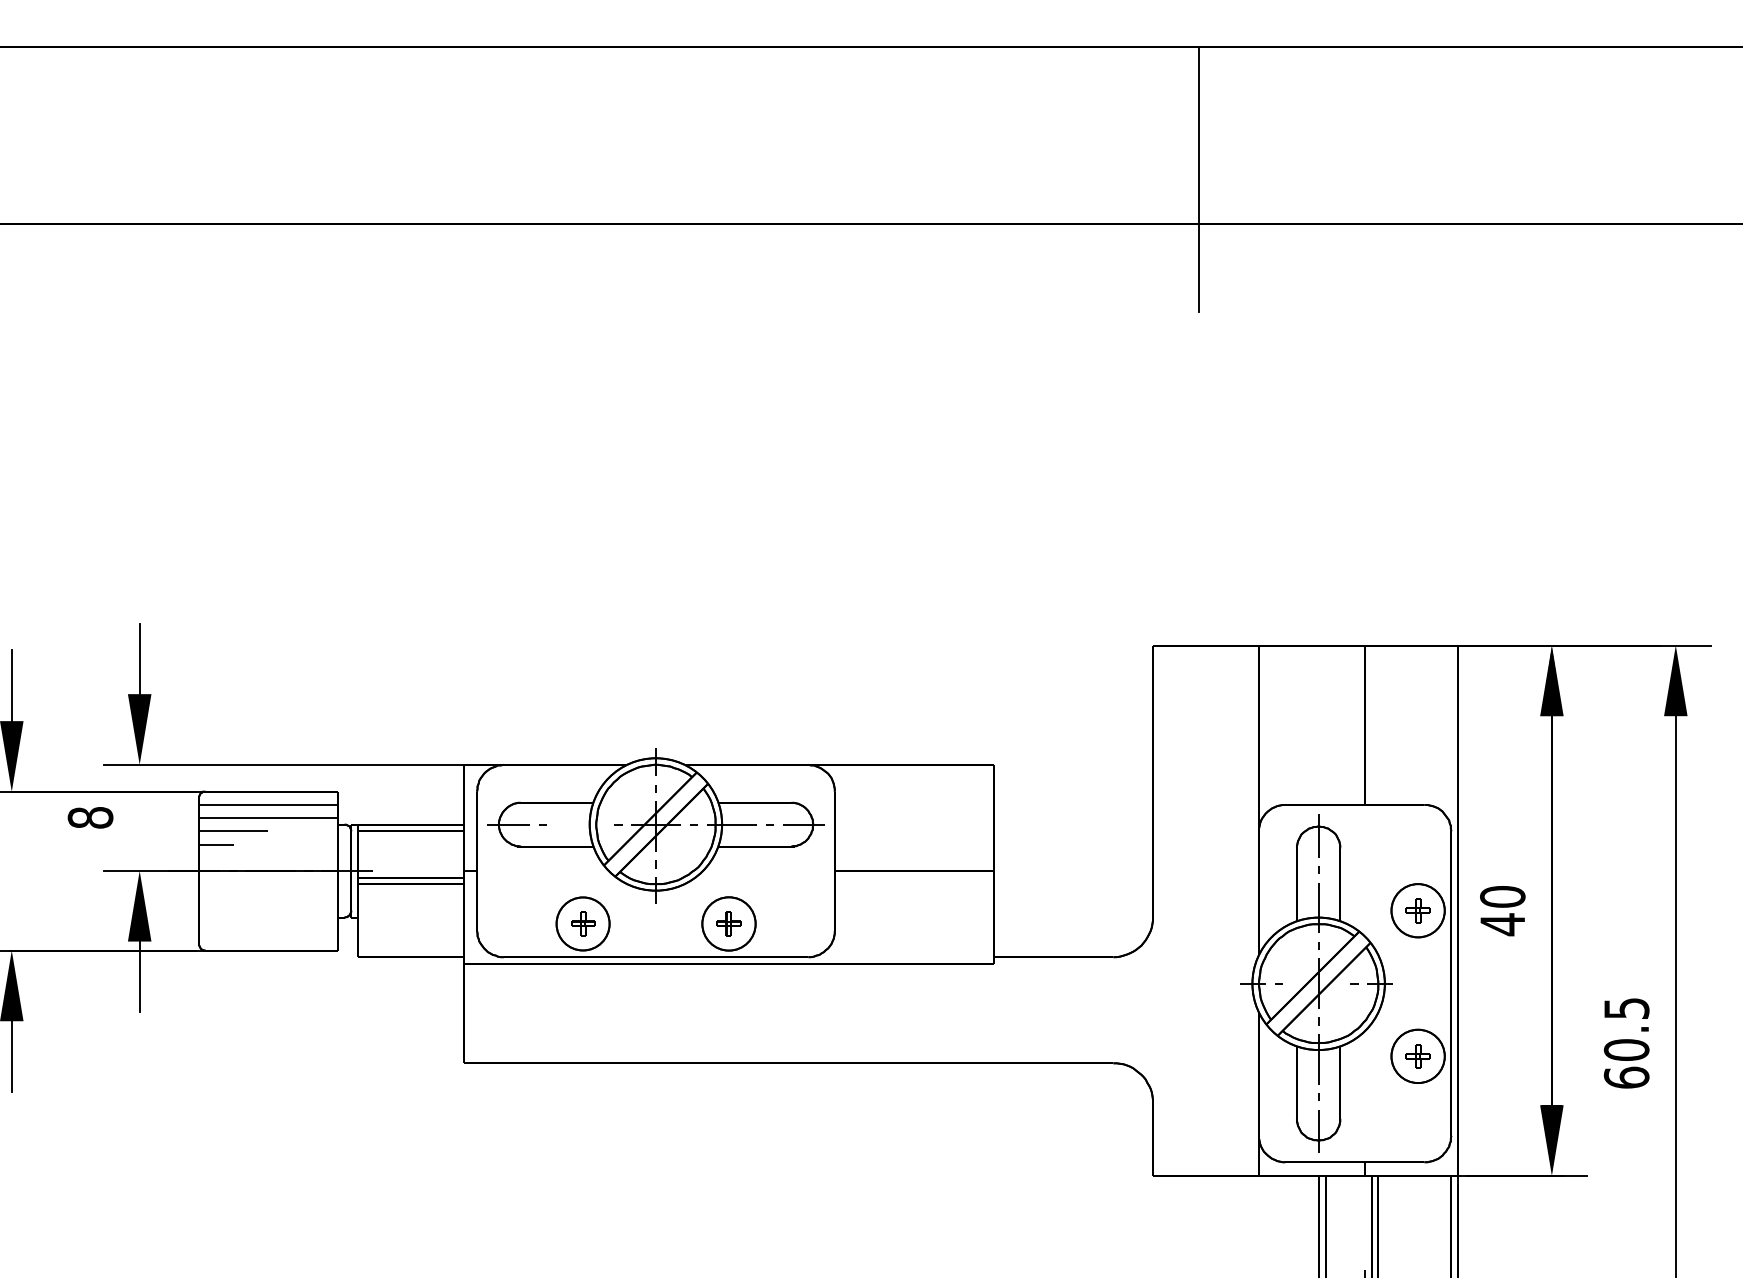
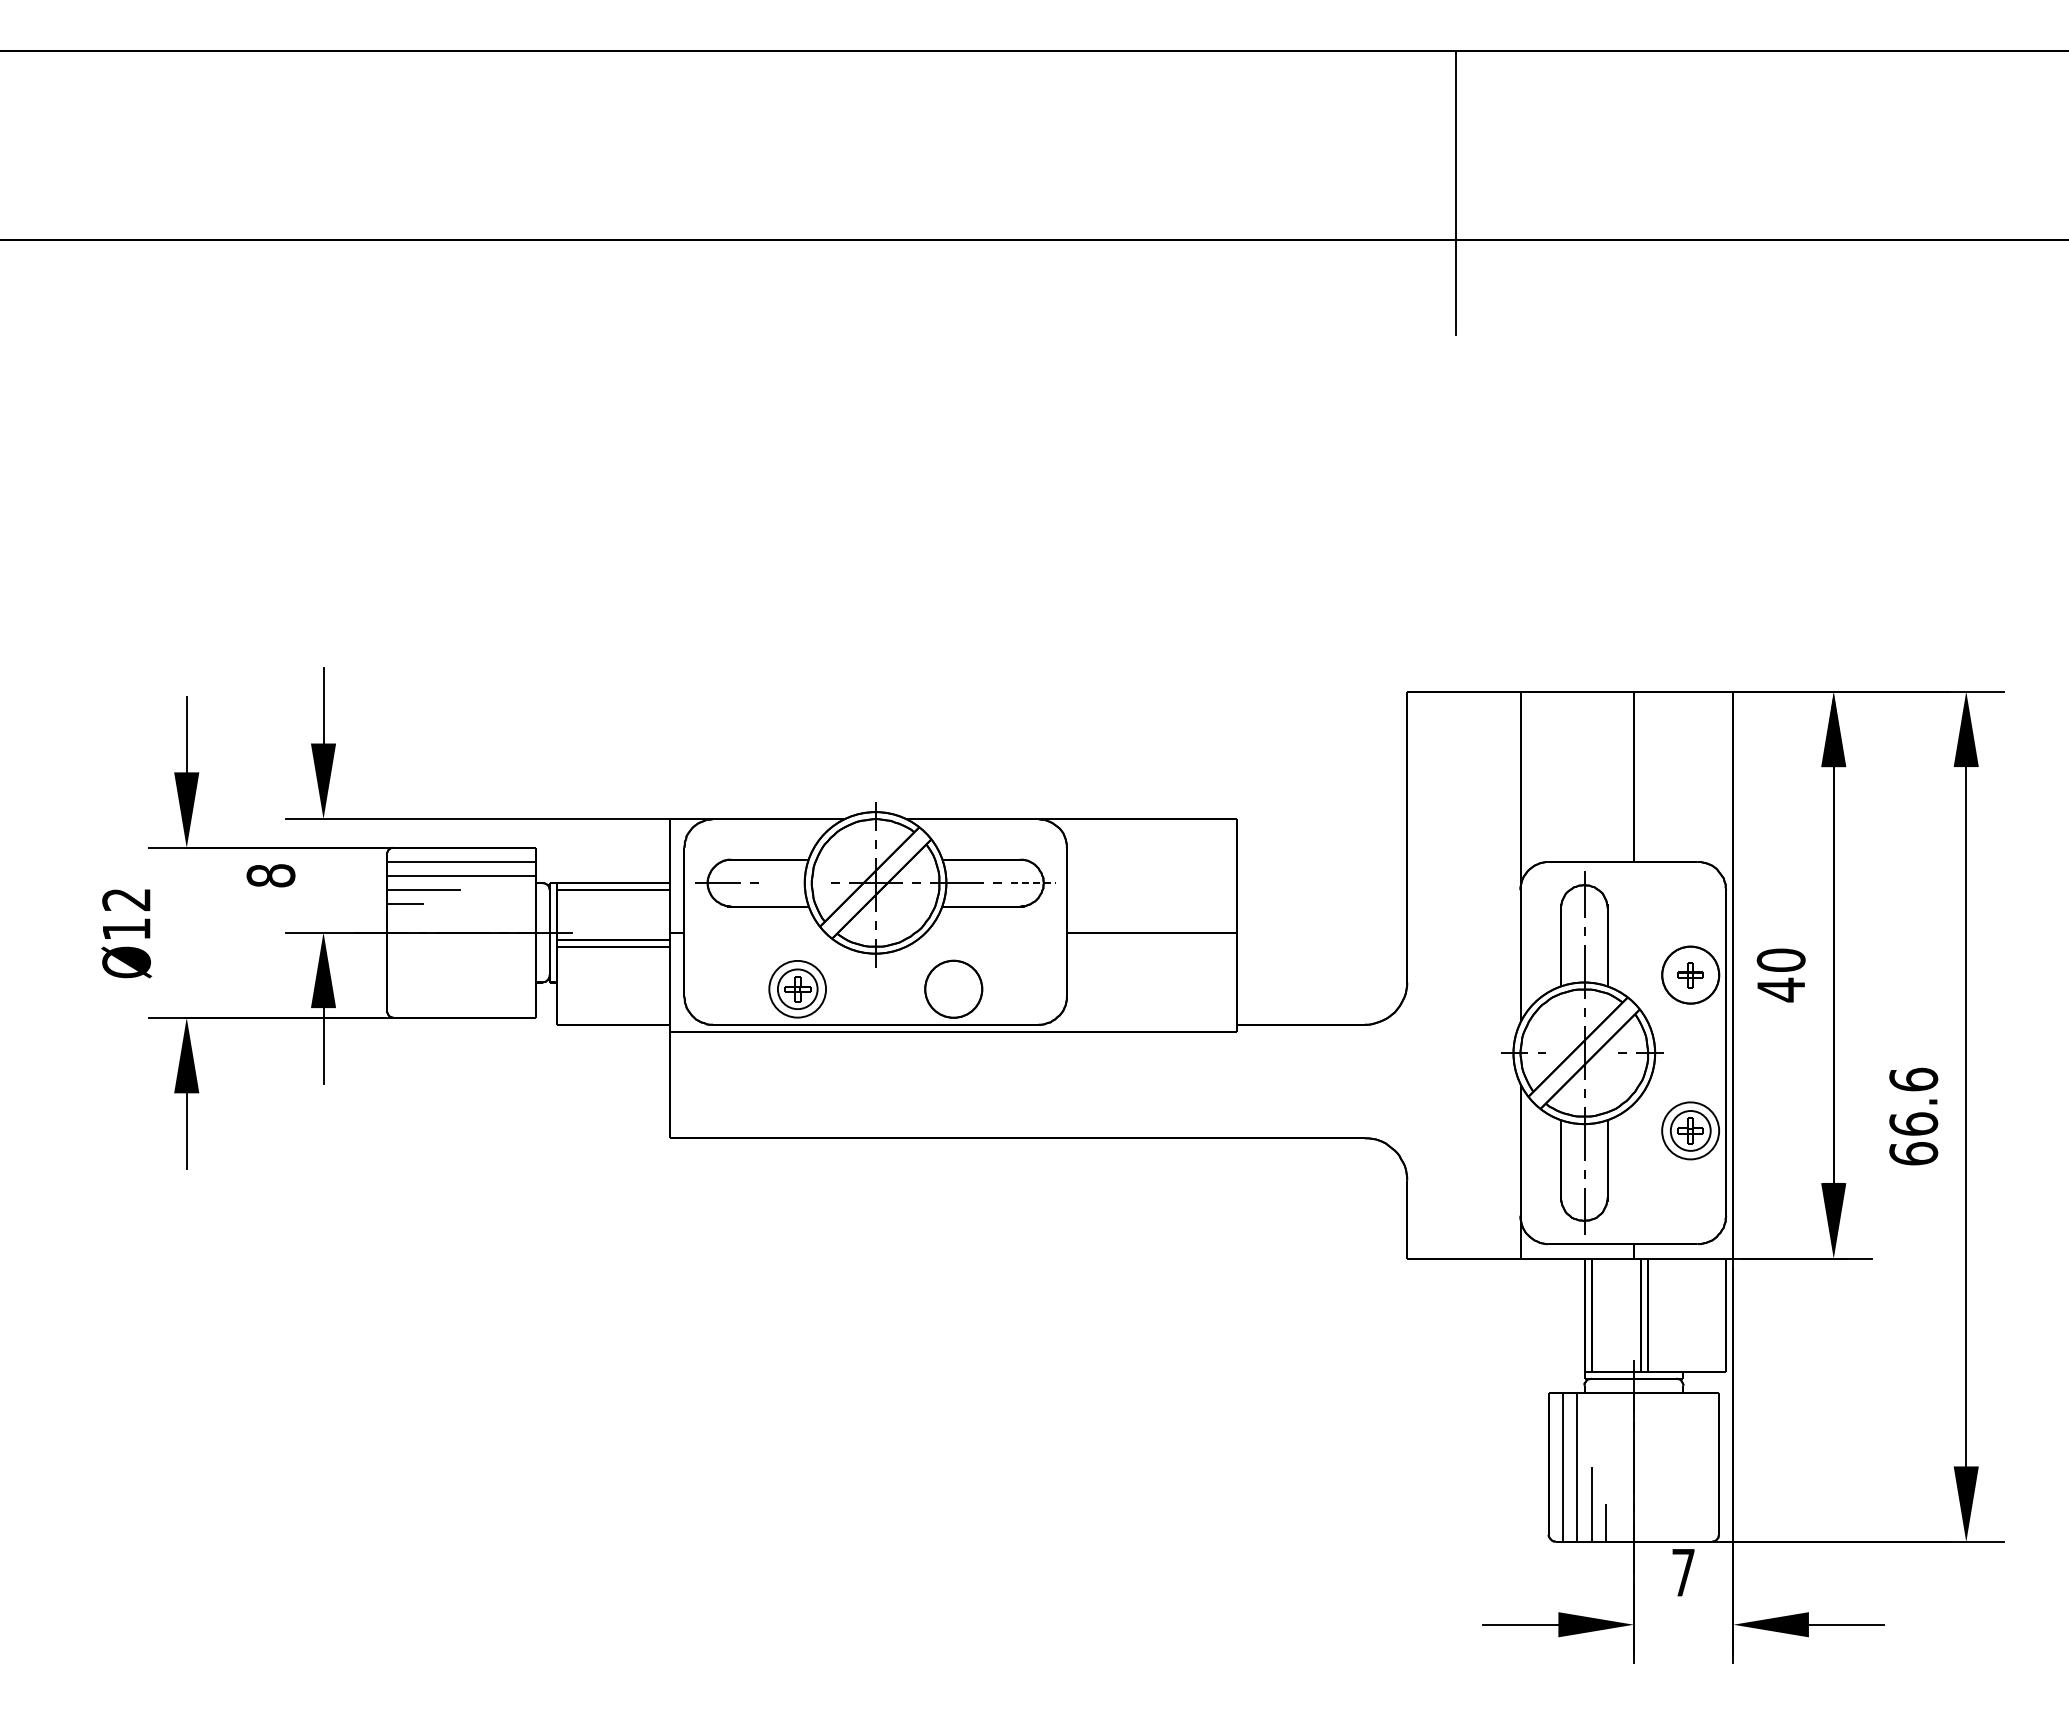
line: (803, 825) -> (1033, 883), solid -> dashed
circle: (582, 923) -> (797, 988), size x0.7
part: (728, 924) -> (953, 989), removed
text: (1626, 1028) -> (1913, 1101), 60.5 -> 66.6
circle: (1417, 1056) -> (1690, 1130), size x0.7

